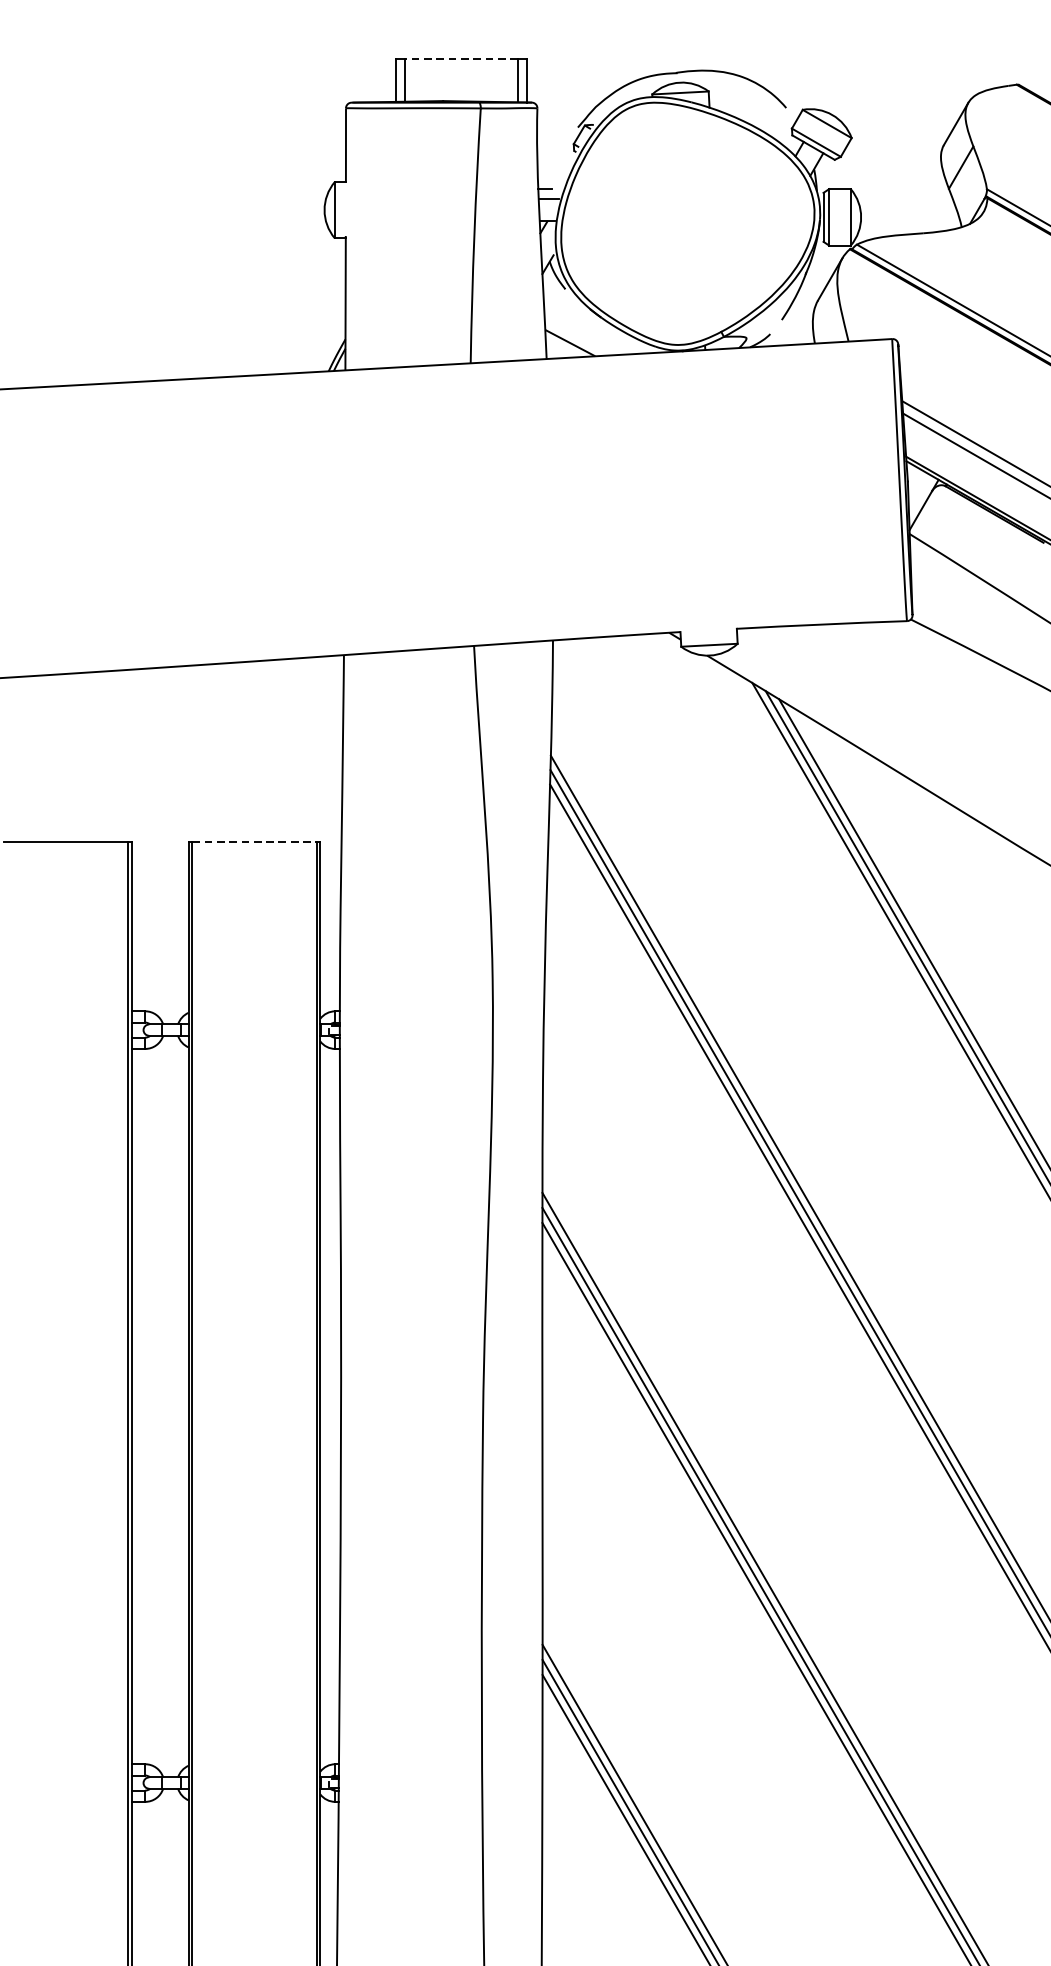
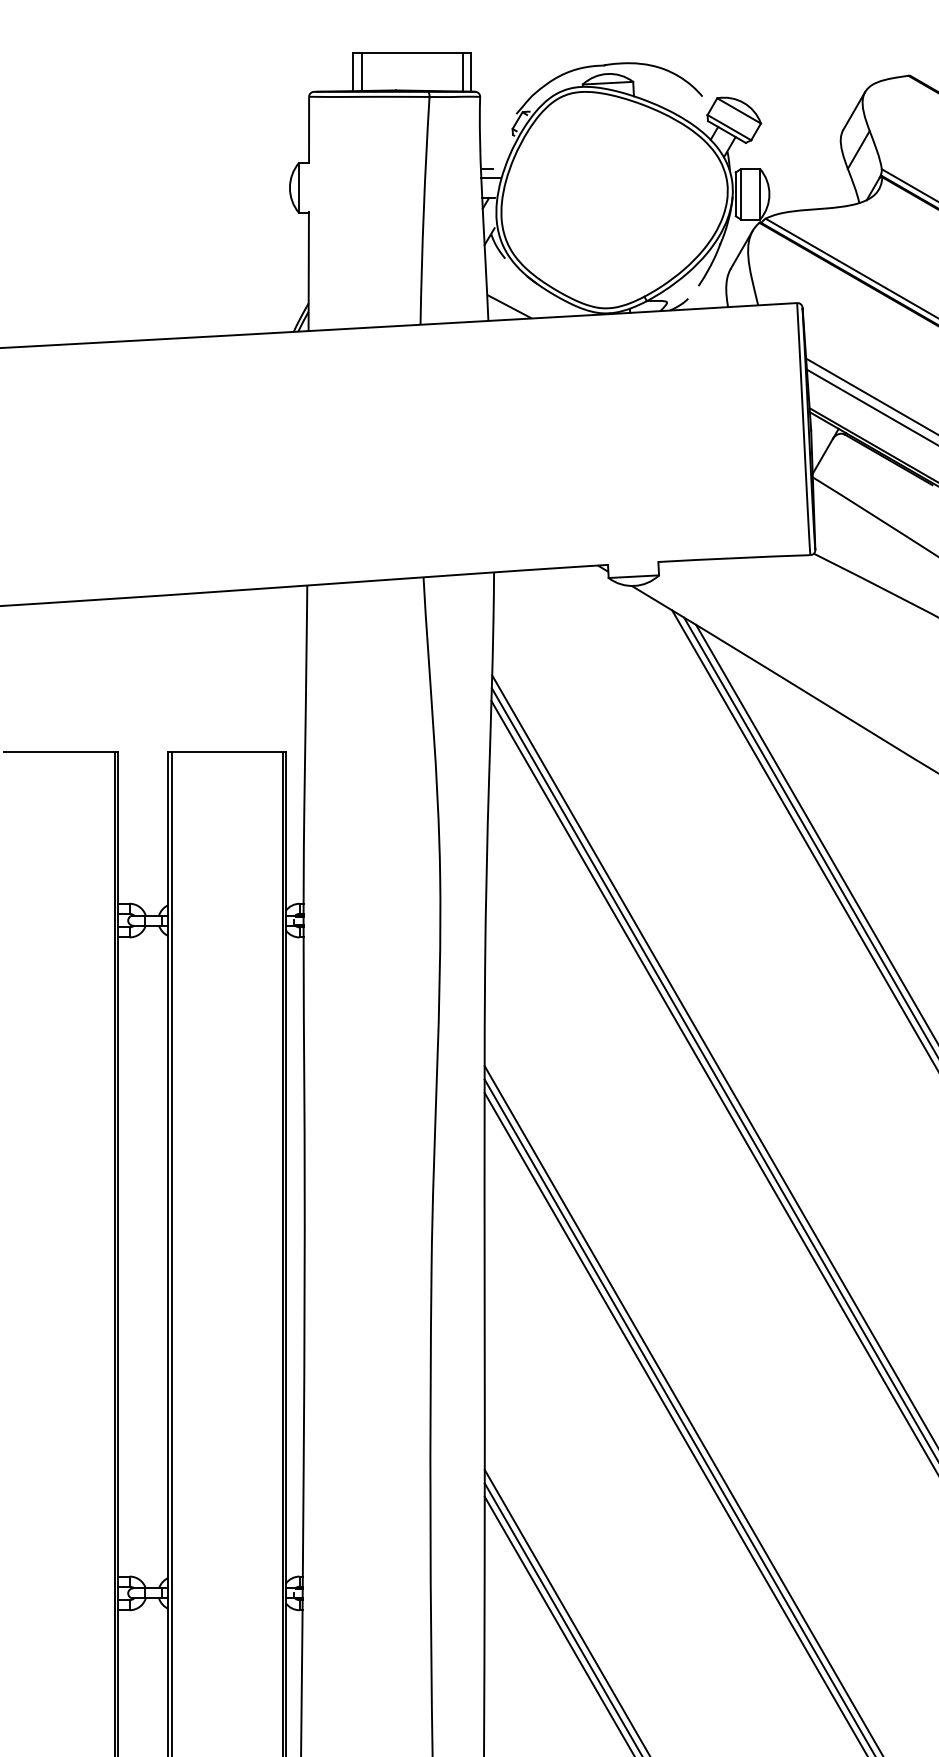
line: (460, 58) -> (411, 52), dashed -> solid
line: (254, 841) -> (227, 752), dashed -> solid

